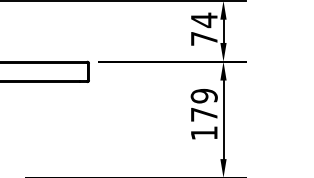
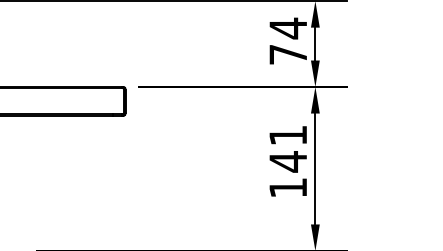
text: (204, 105) -> (288, 148), 179 -> 141

